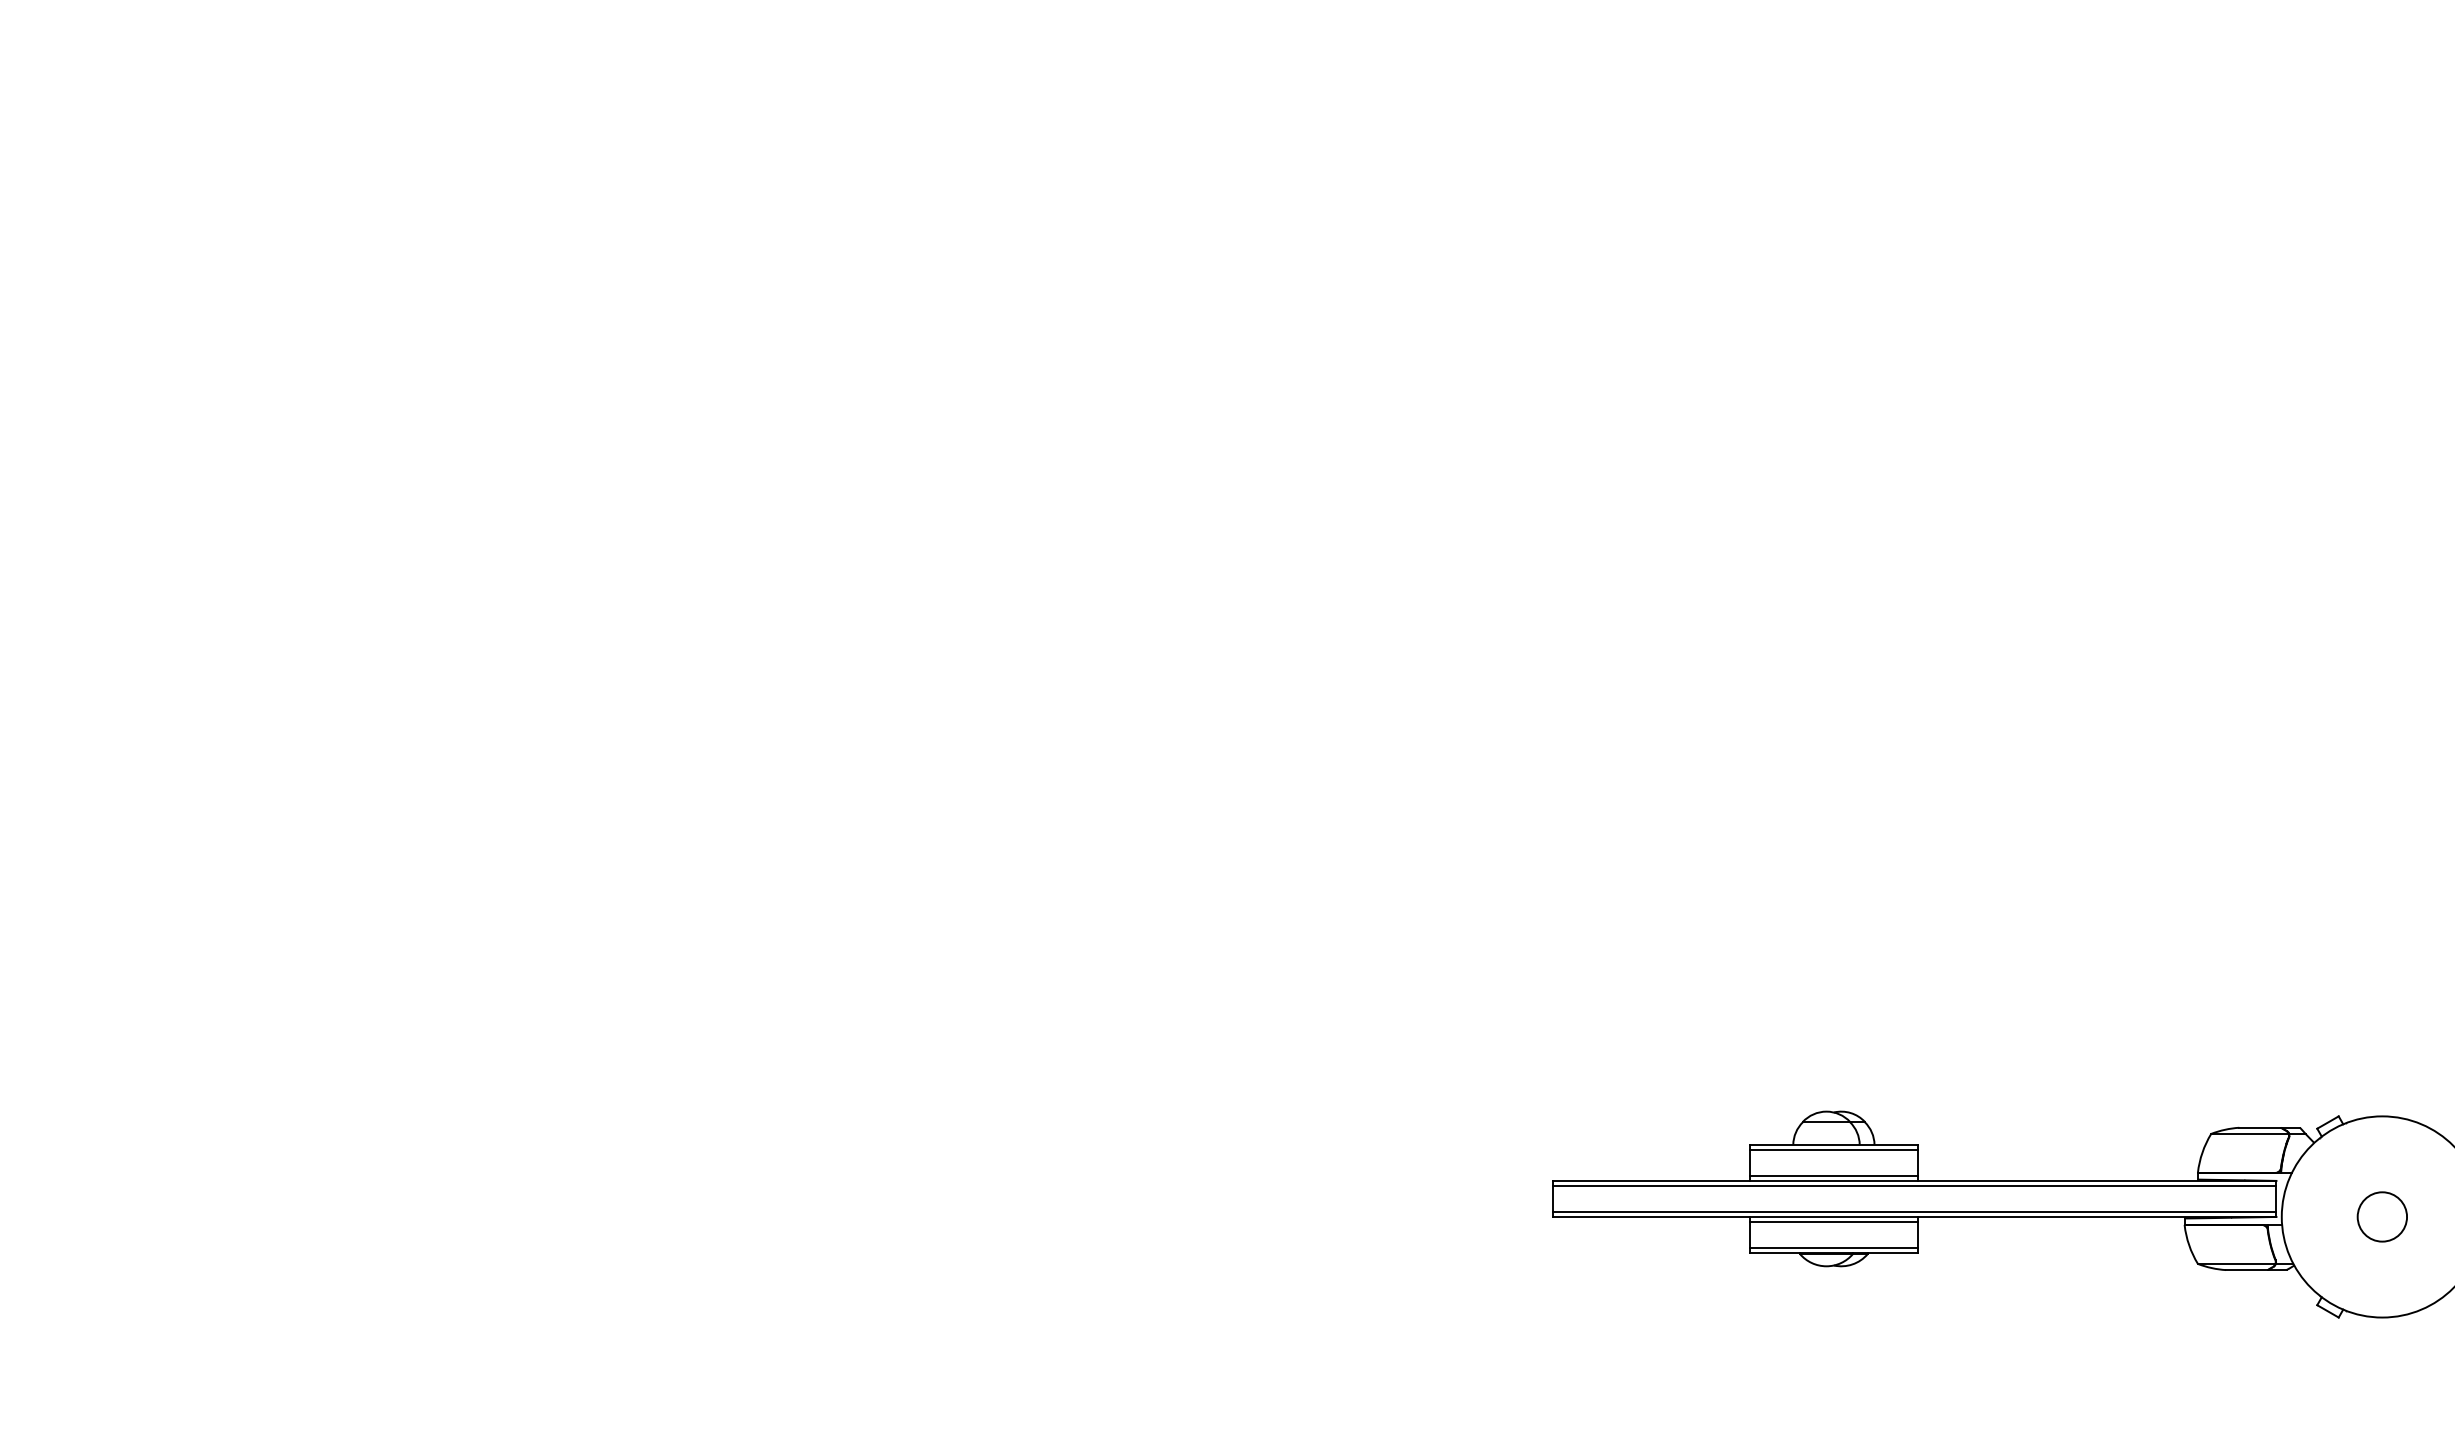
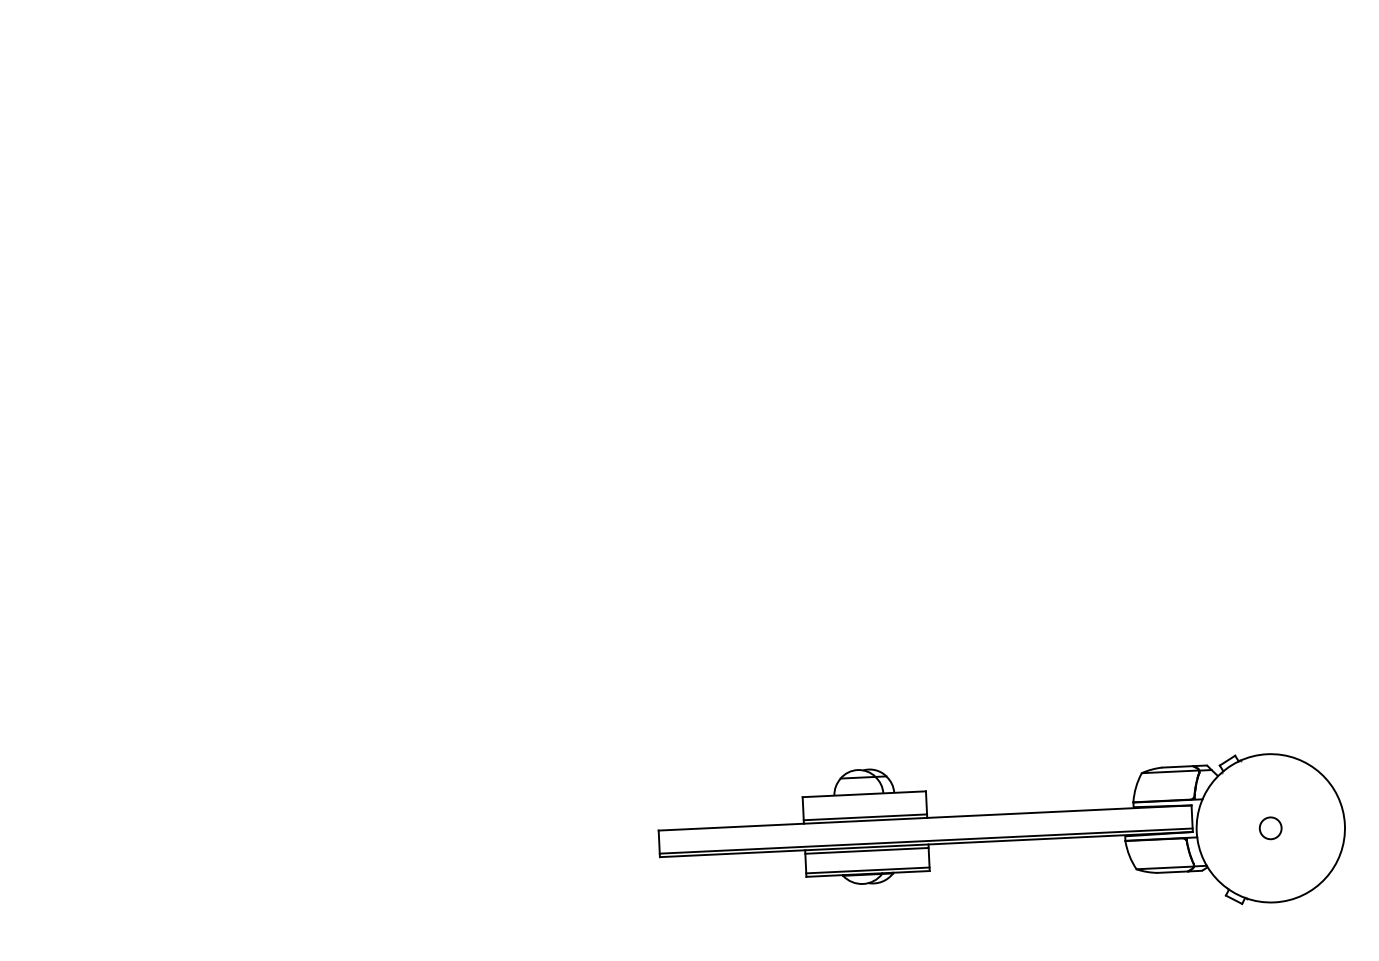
line: (1833, 1149) -> (864, 797), removed
line: (1914, 1185) -> (925, 821), removed
circle: (2381, 1216) -> (1270, 828), size x0.6

